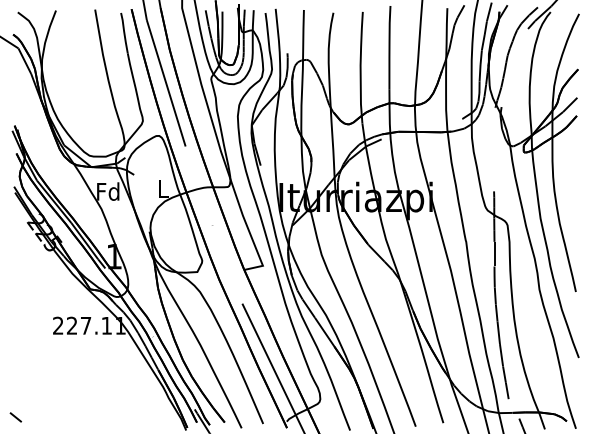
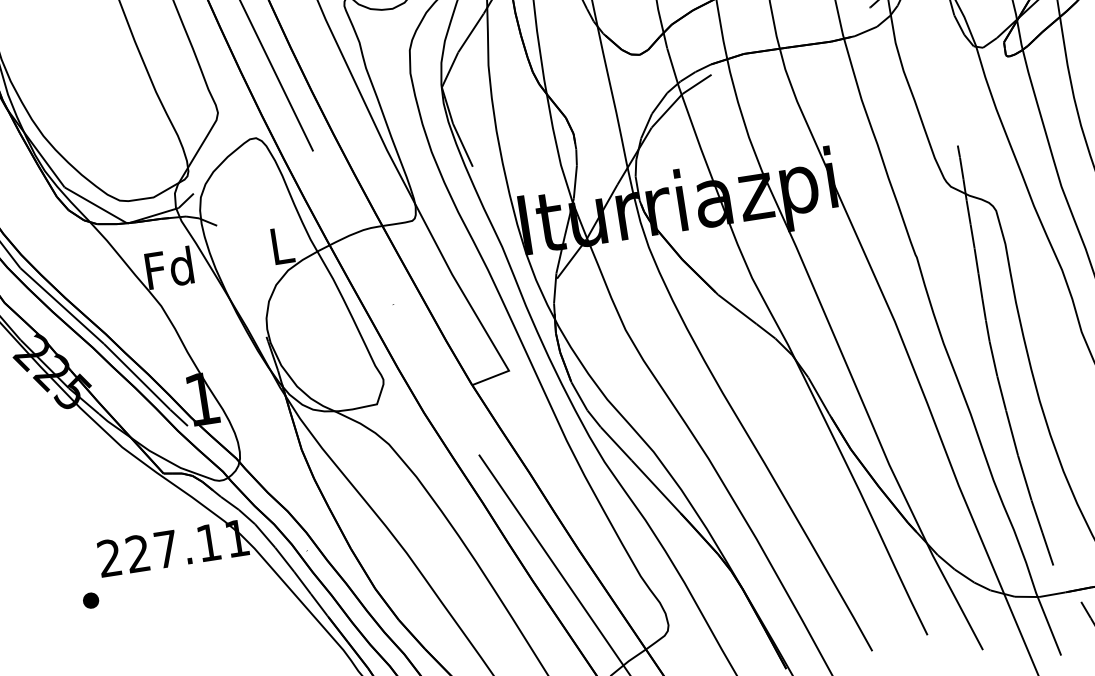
part: (45, 344) -> (89, 600), added

